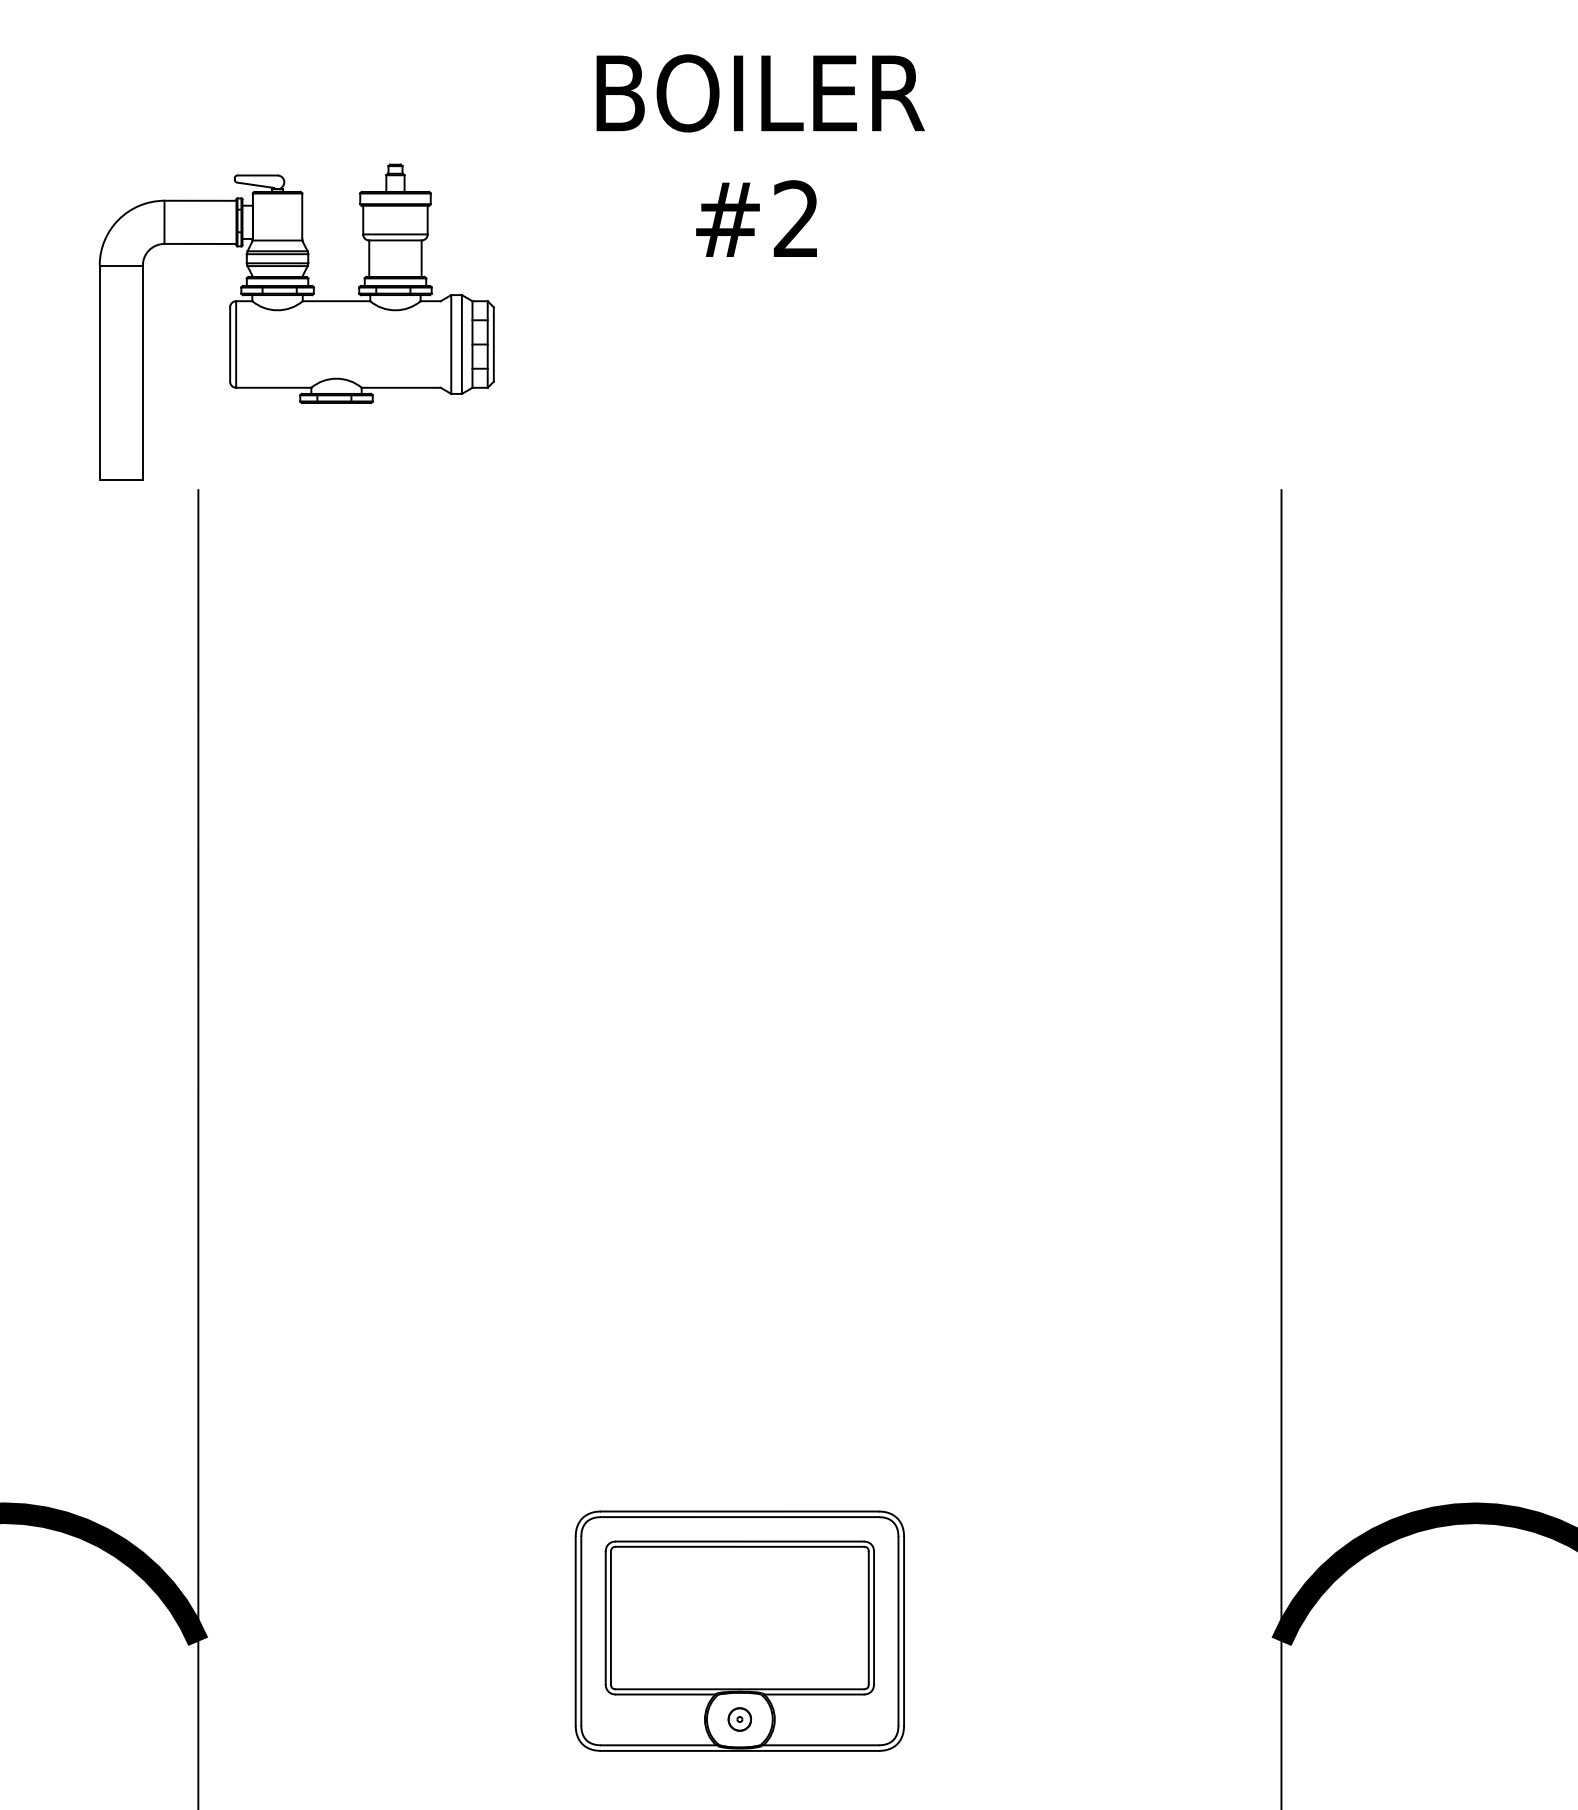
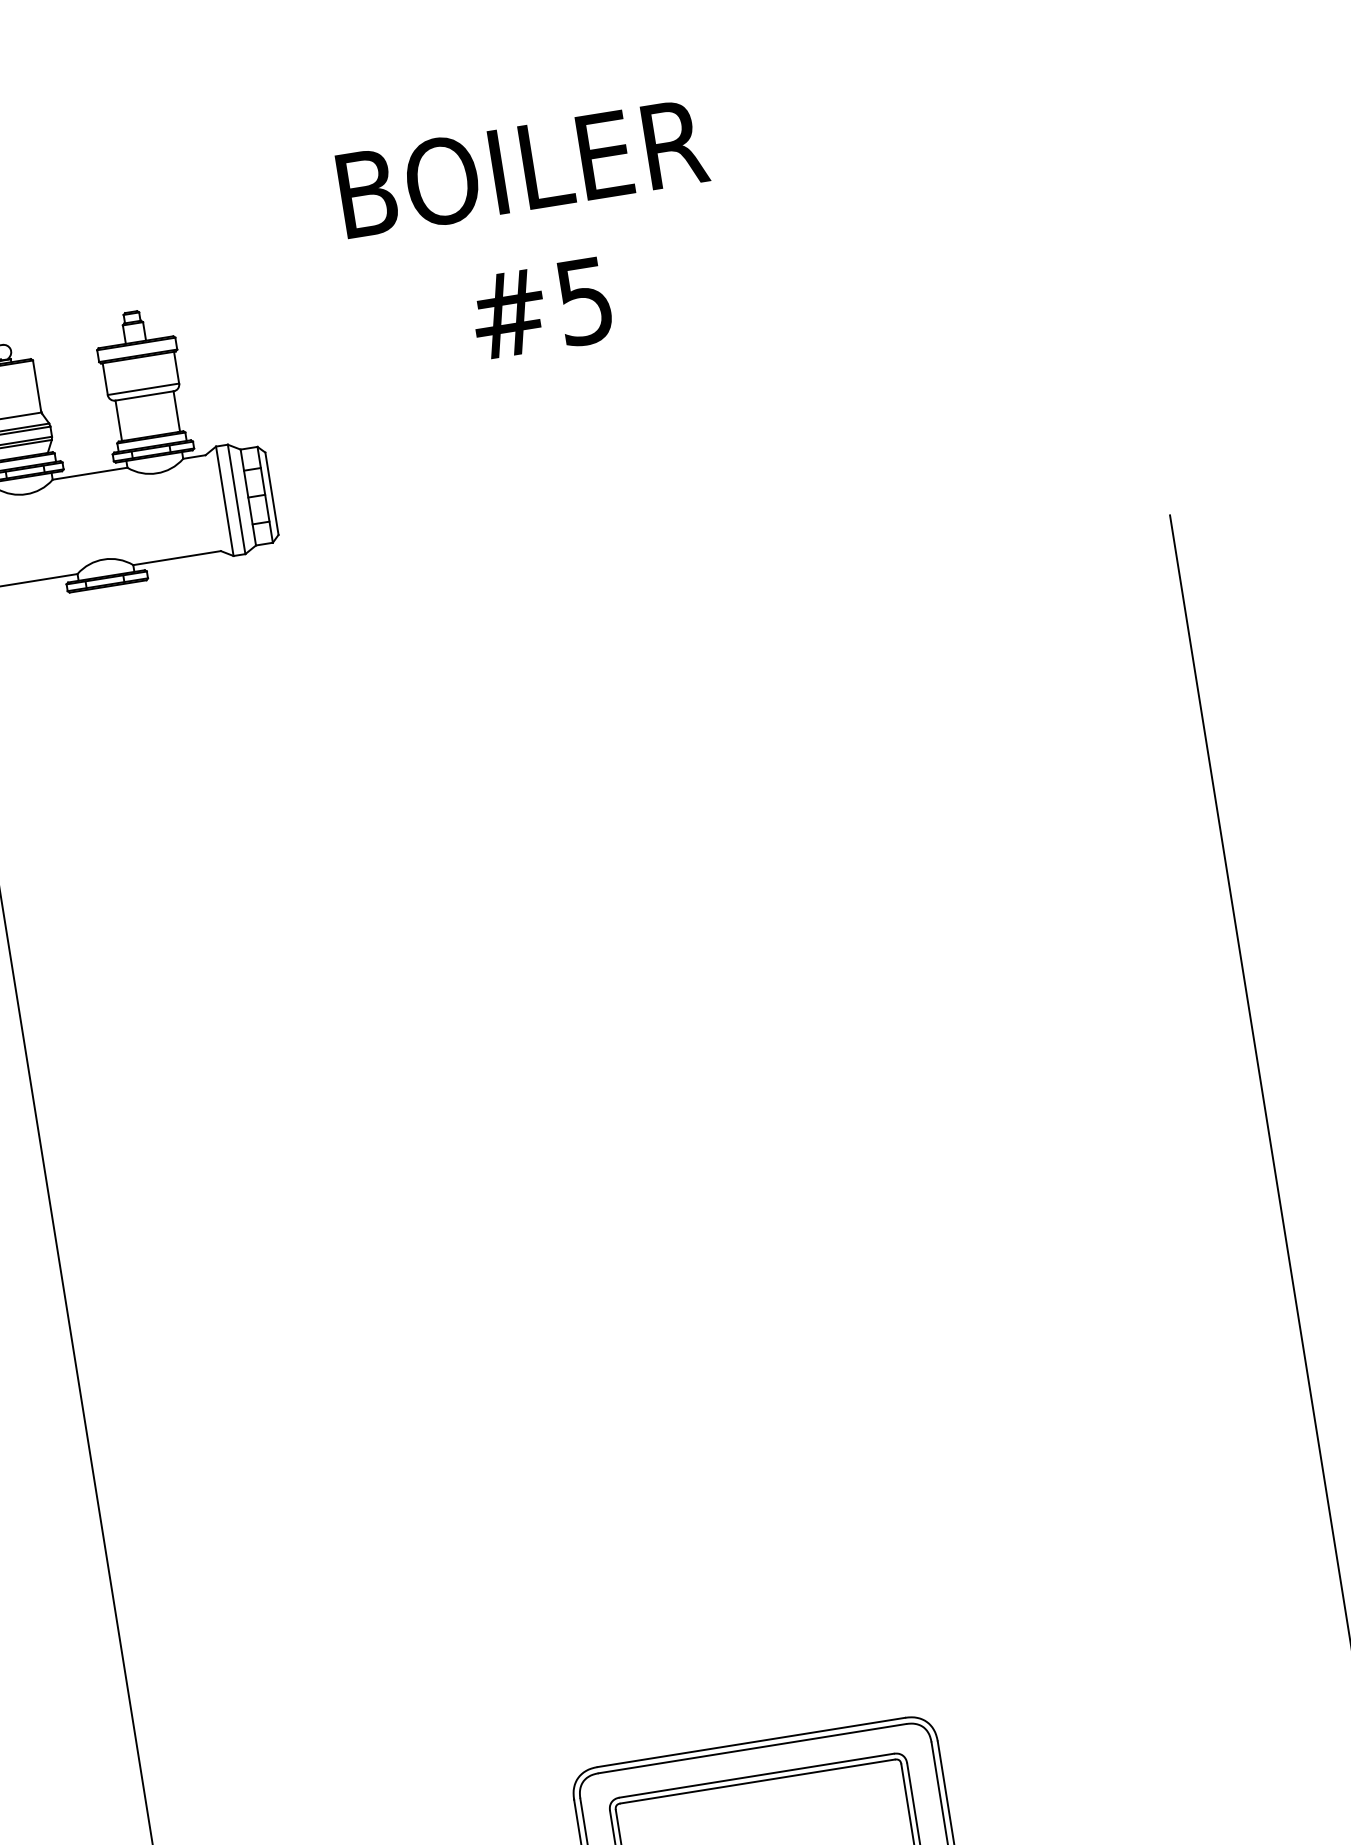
text: (795, 219) -> (583, 301), #2 -> #5

